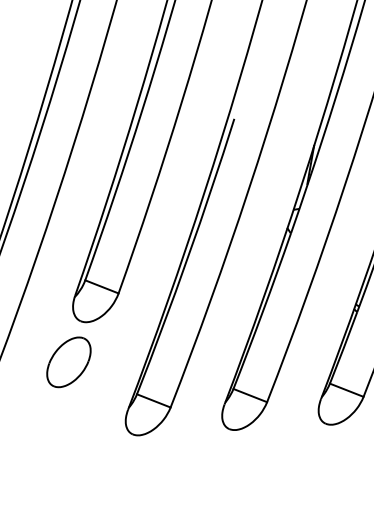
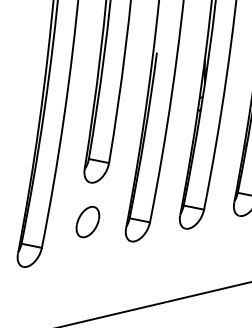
part: (68, 362) -> (87, 222), moved

